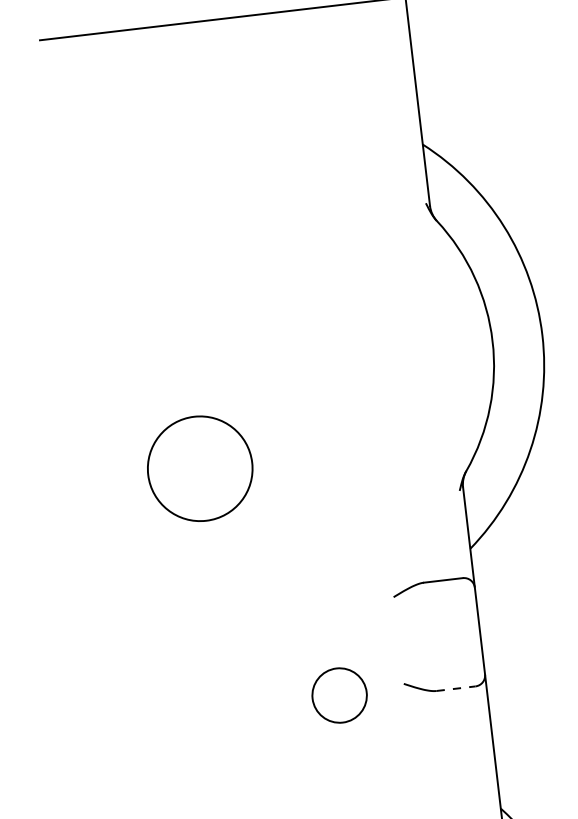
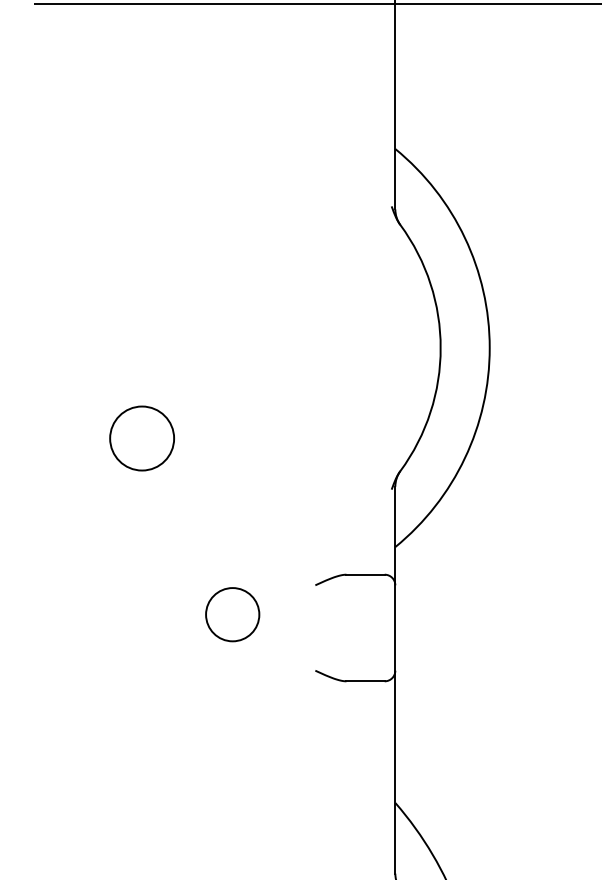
circle: (200, 468) -> (142, 438), size x0.62
line: (457, 688) -> (366, 681), dashed -> solid
circle: (339, 695) -> (232, 614), moved

